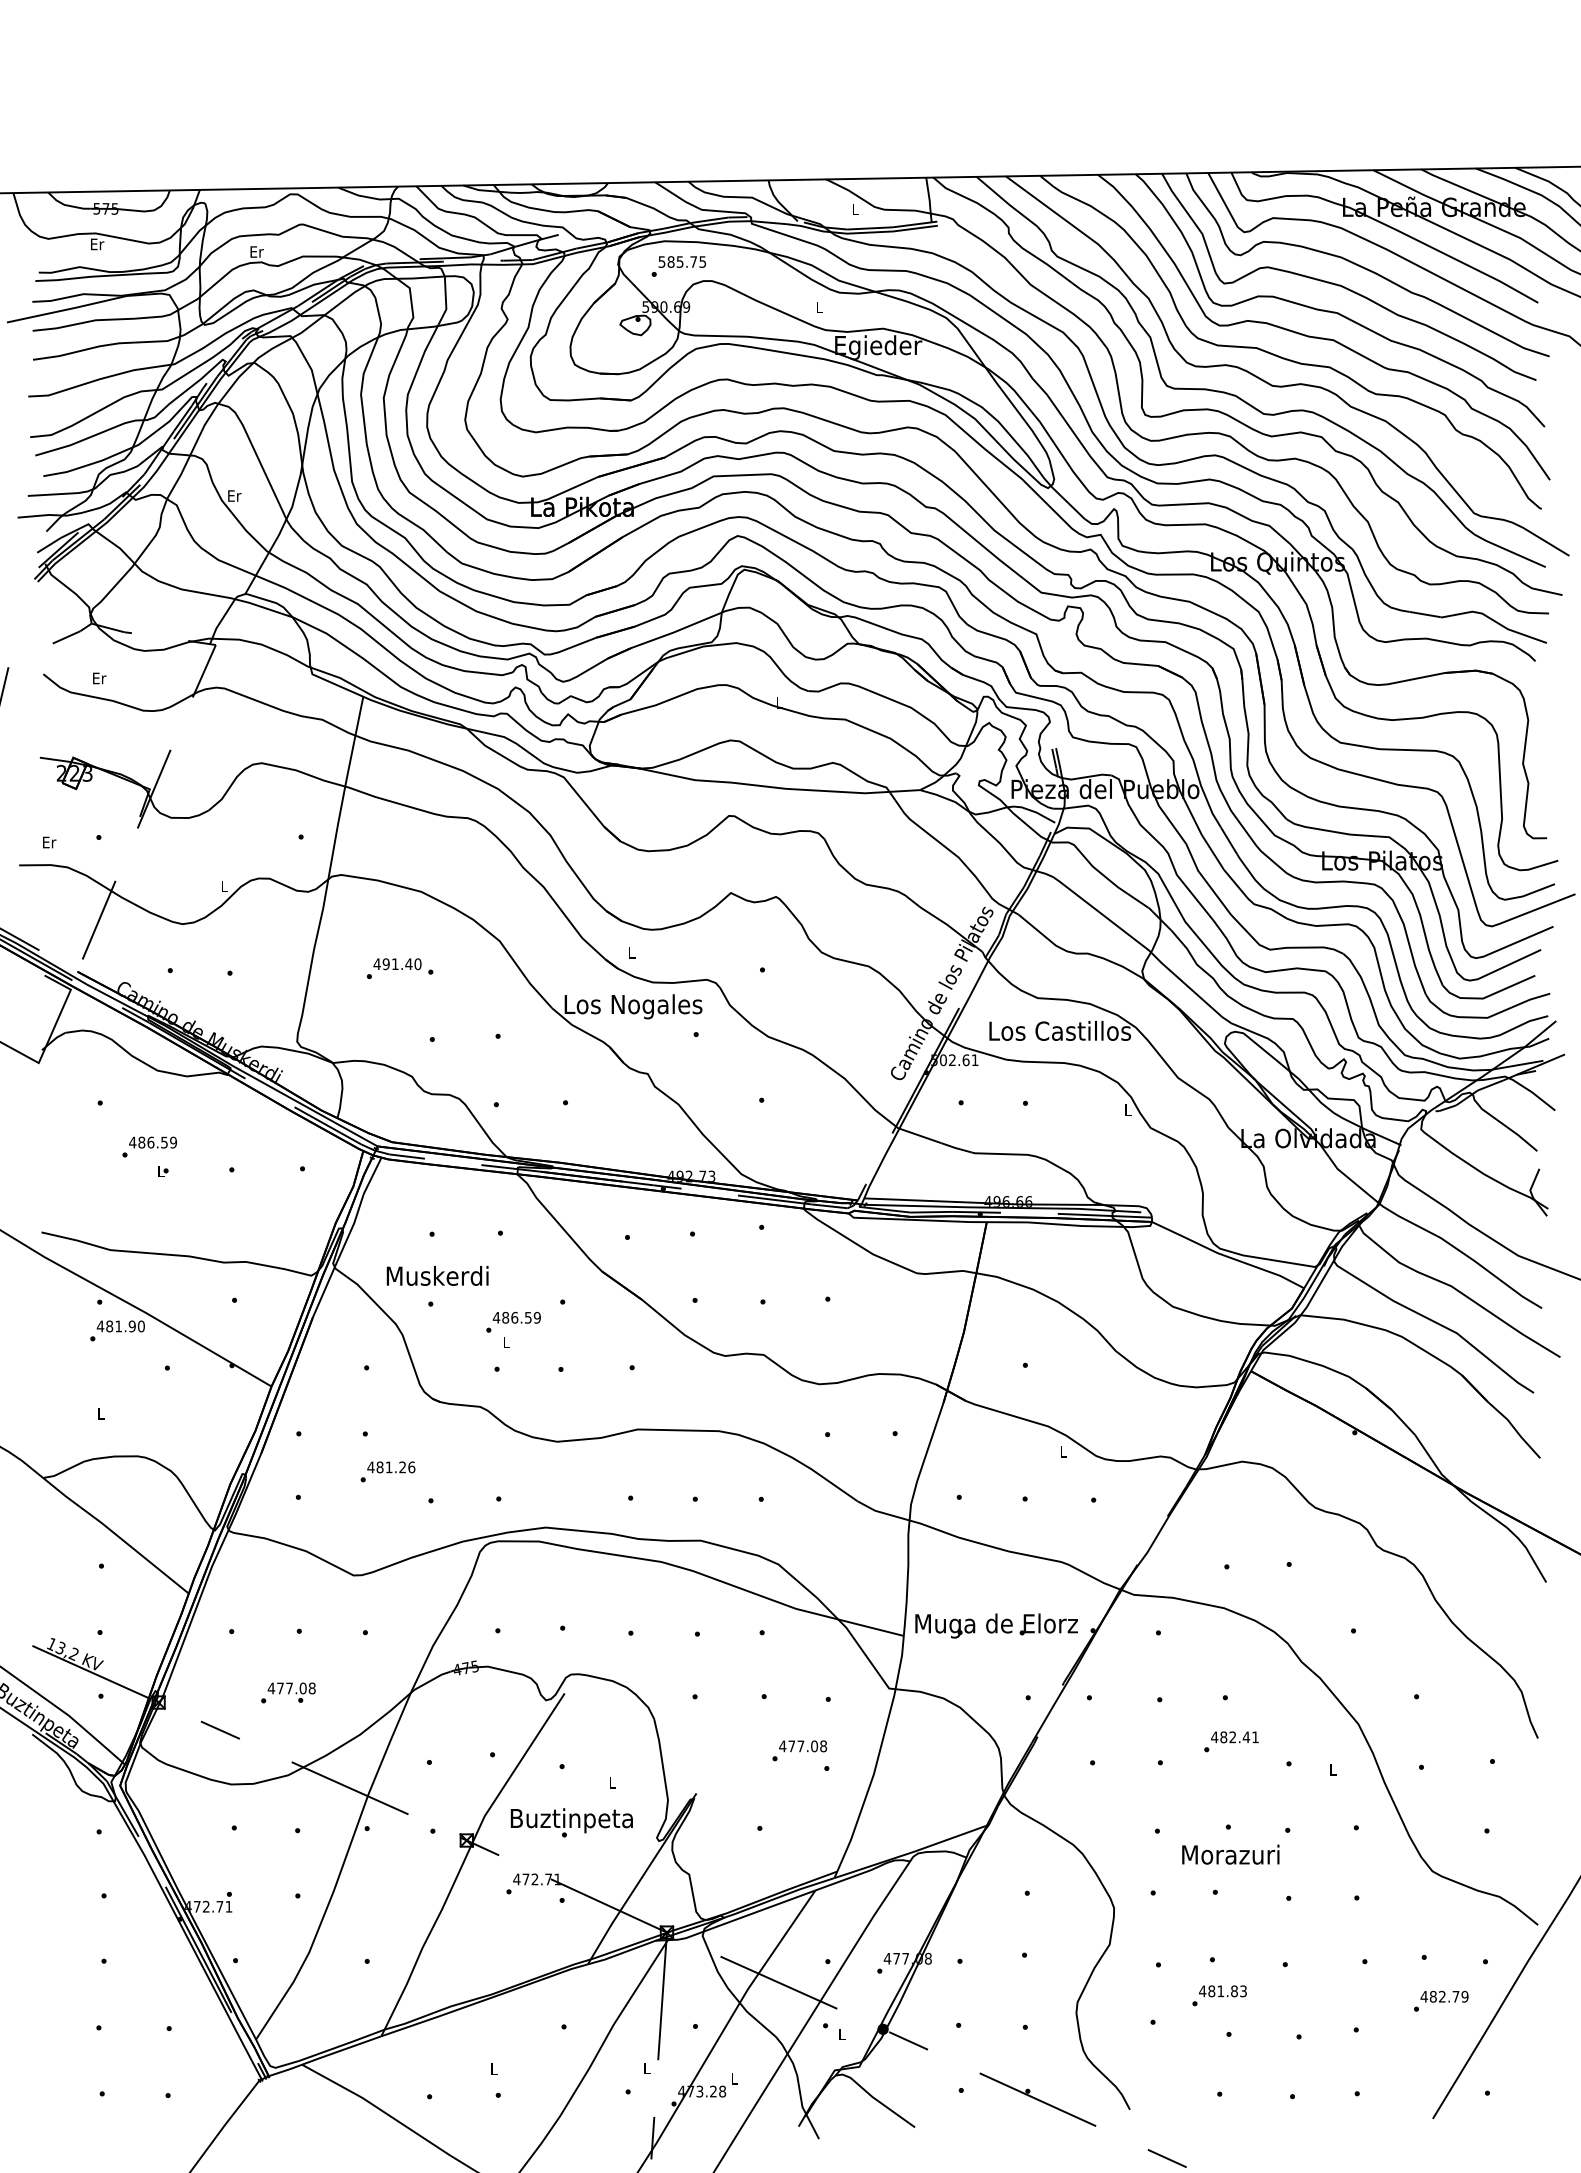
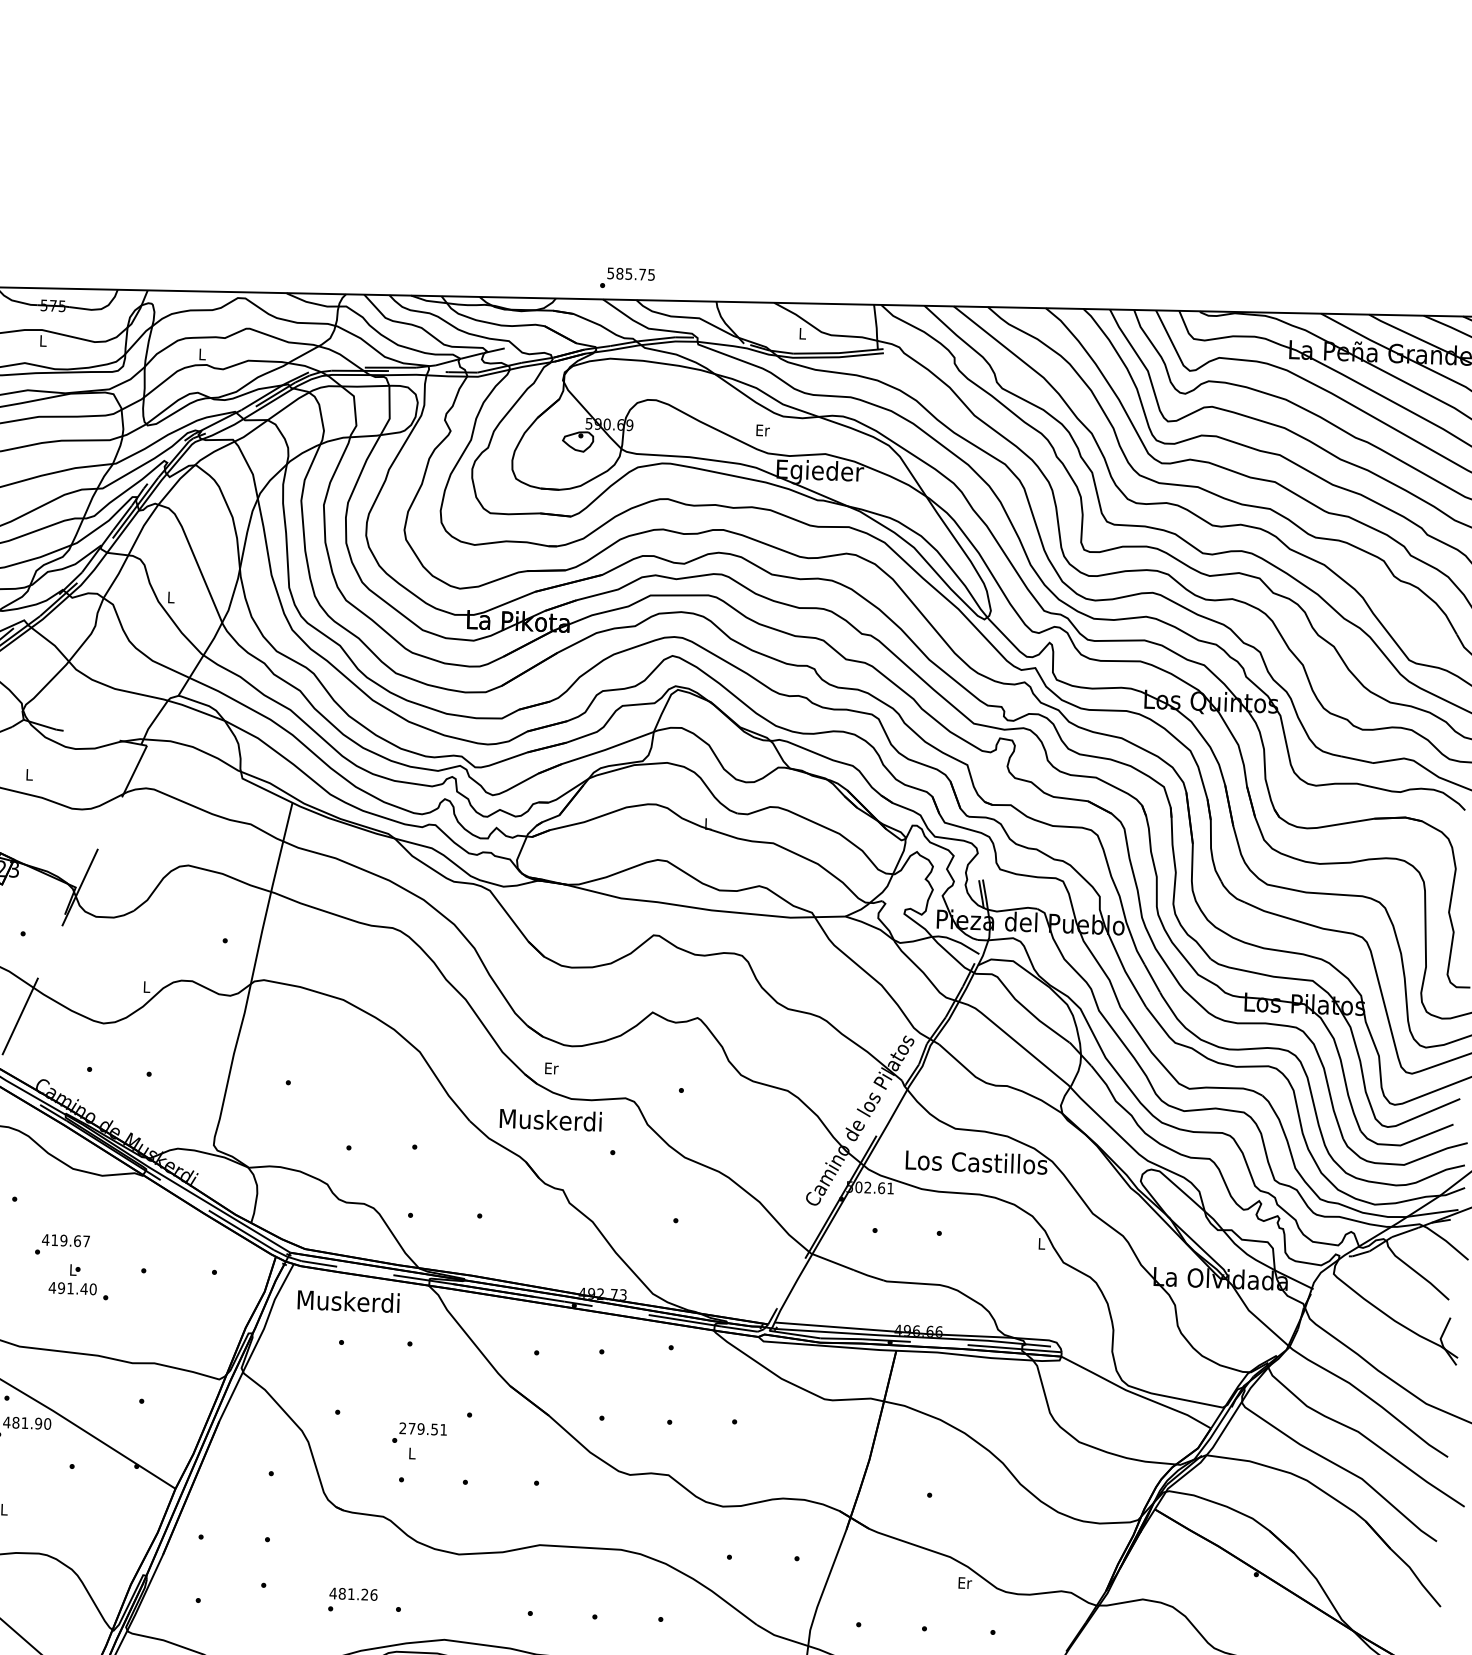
text: (97, 244) -> (43, 341), Er -> L
text: (256, 251) -> (202, 353), Er -> L
text: (678, 266) -> (627, 278), moved
text: (819, 307) -> (762, 430), L -> Er
text: (234, 495) -> (171, 597), Er -> L
text: (99, 678) -> (29, 774), Er -> L
text: (631, 952) -> (551, 1068), L -> Er
text: (403, 966) -> (78, 1291), moved
text: (633, 1006) -> (551, 1122), Los Nogales -> Muskerdi
text: (157, 1142) -> (70, 1240), 486.59 -> 419.67
text: (437, 1275) -> (348, 1300), moved
text: (516, 1317) -> (422, 1428), 486.59 -> 279.51
text: (1063, 1451) -> (964, 1582), L -> Er
text: (391, 1467) -> (353, 1594), moved

